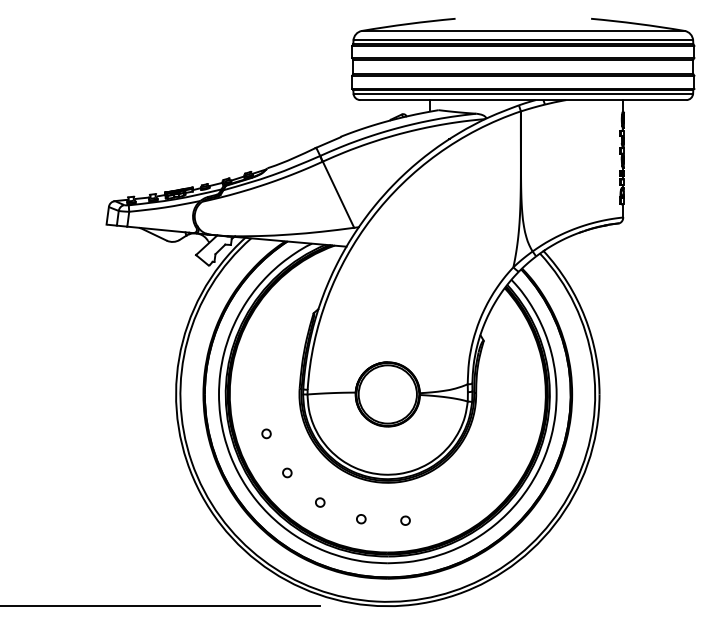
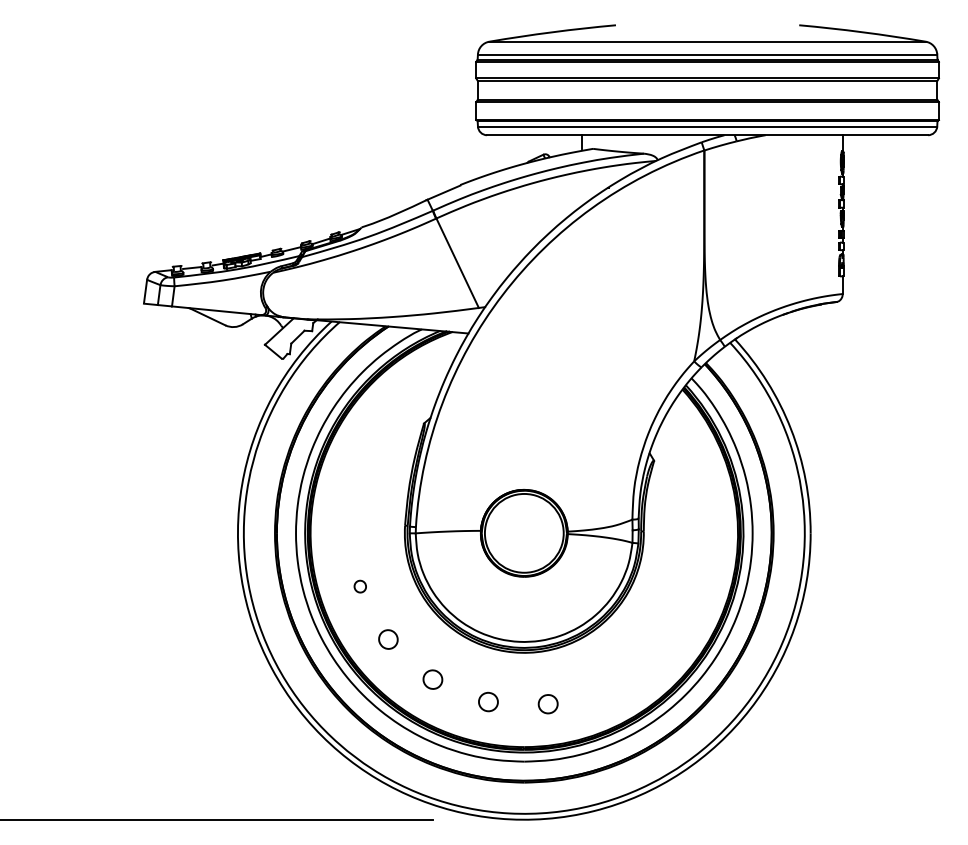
part: (287, 472) -> (388, 639), size x1.6
part: (319, 502) -> (432, 679), size x1.6
part: (361, 518) -> (488, 701), size x1.6
part: (405, 520) -> (548, 703), size x1.6

